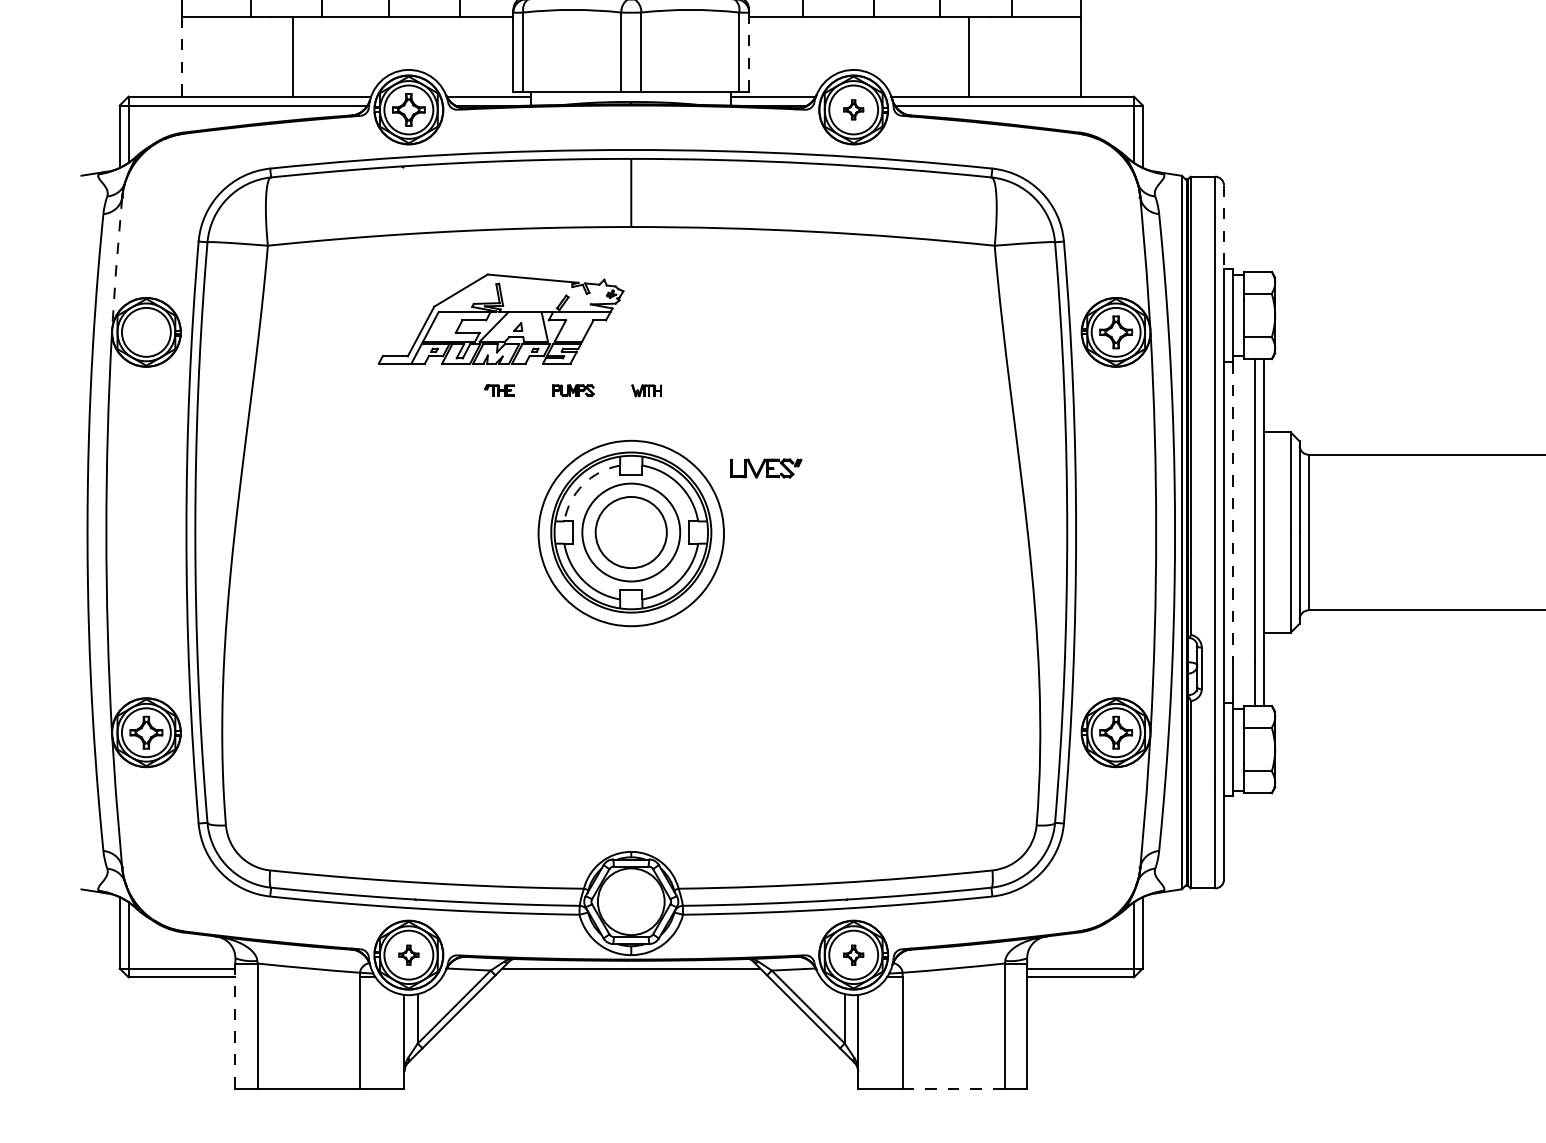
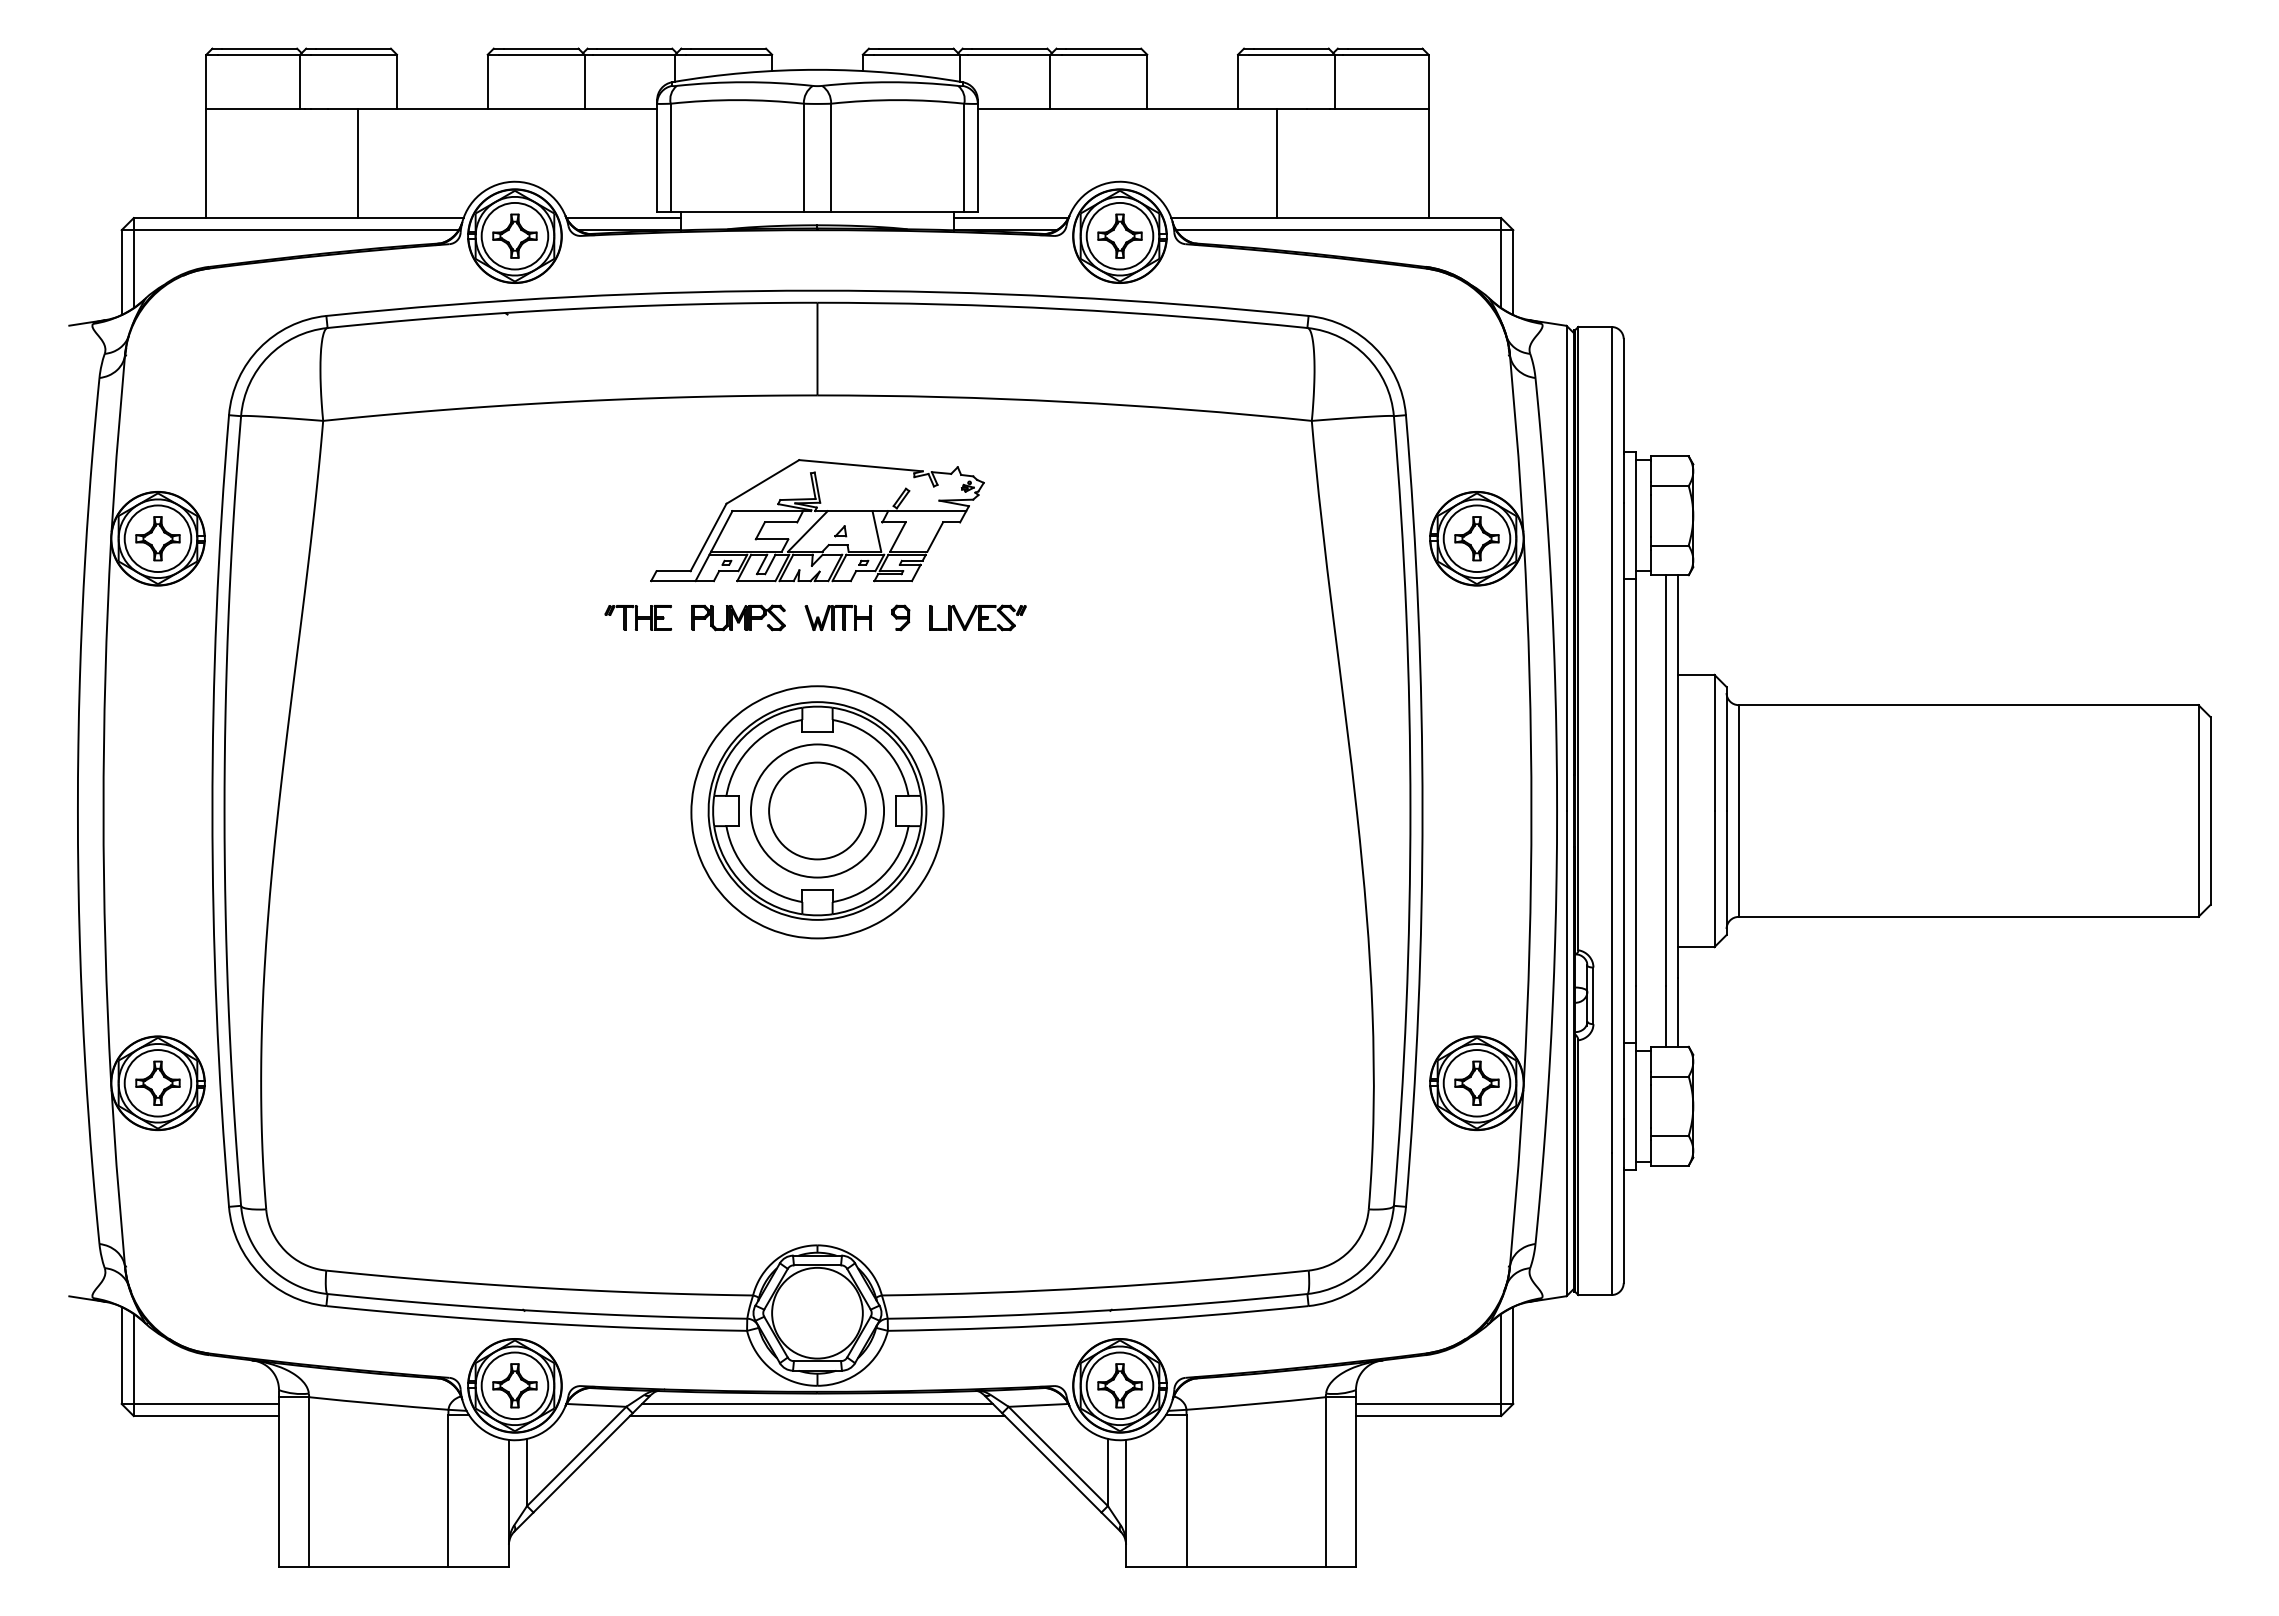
line: (748, 52) -> (977, 158), dashed -> solid
line: (182, 57) -> (206, 164), dashed -> solid
part: (853, 109) -> (1119, 235), size x1.67
line: (1223, 227) -> (1623, 396), dashed -> solid
line: (116, 263) -> (117, 444), dashed -> solid
part: (501, 318) -> (817, 520), moved
part: (146, 332) -> (157, 538), added
part: (499, 390) -> (638, 617), size x1.67
part: (573, 390) -> (738, 617), size x1.67
part: (692, 390) -> (900, 617), added
part: (646, 391) -> (838, 618), size x1.67
part: (765, 468) -> (977, 617), moved
arc: (583, 484) -> (752, 745), dashed -> solid
line: (1232, 511) -> (1635, 782), dashed -> solid
part: (408, 954) -> (514, 1385), size x1.67
part: (853, 954) -> (1119, 1385), size x1.67
line: (631, 977) -> (817, 1416), added
line: (235, 1026) -> (279, 1482), dashed -> solid
line: (954, 1088) -> (1256, 1567), dashed -> solid

